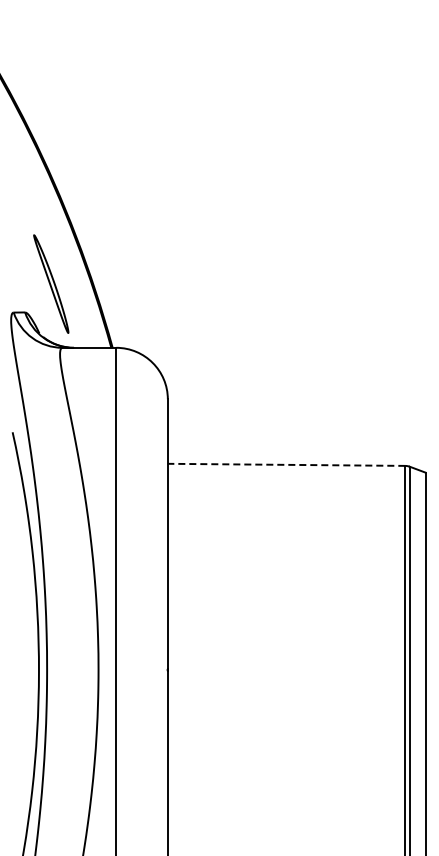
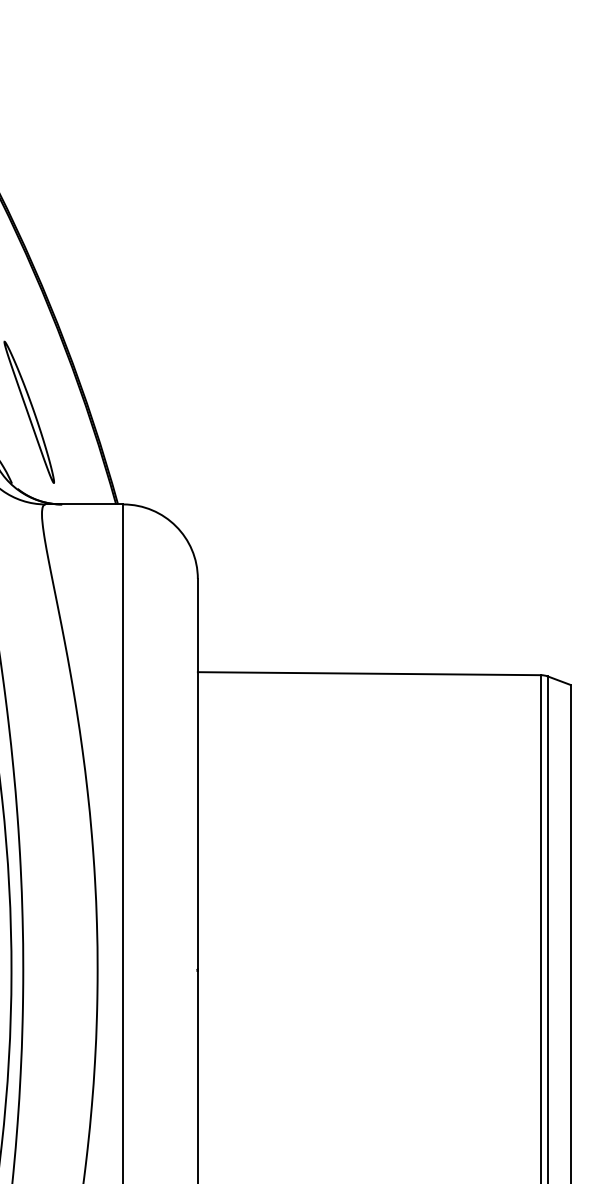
line: (286, 464) -> (369, 673), dashed -> solid

